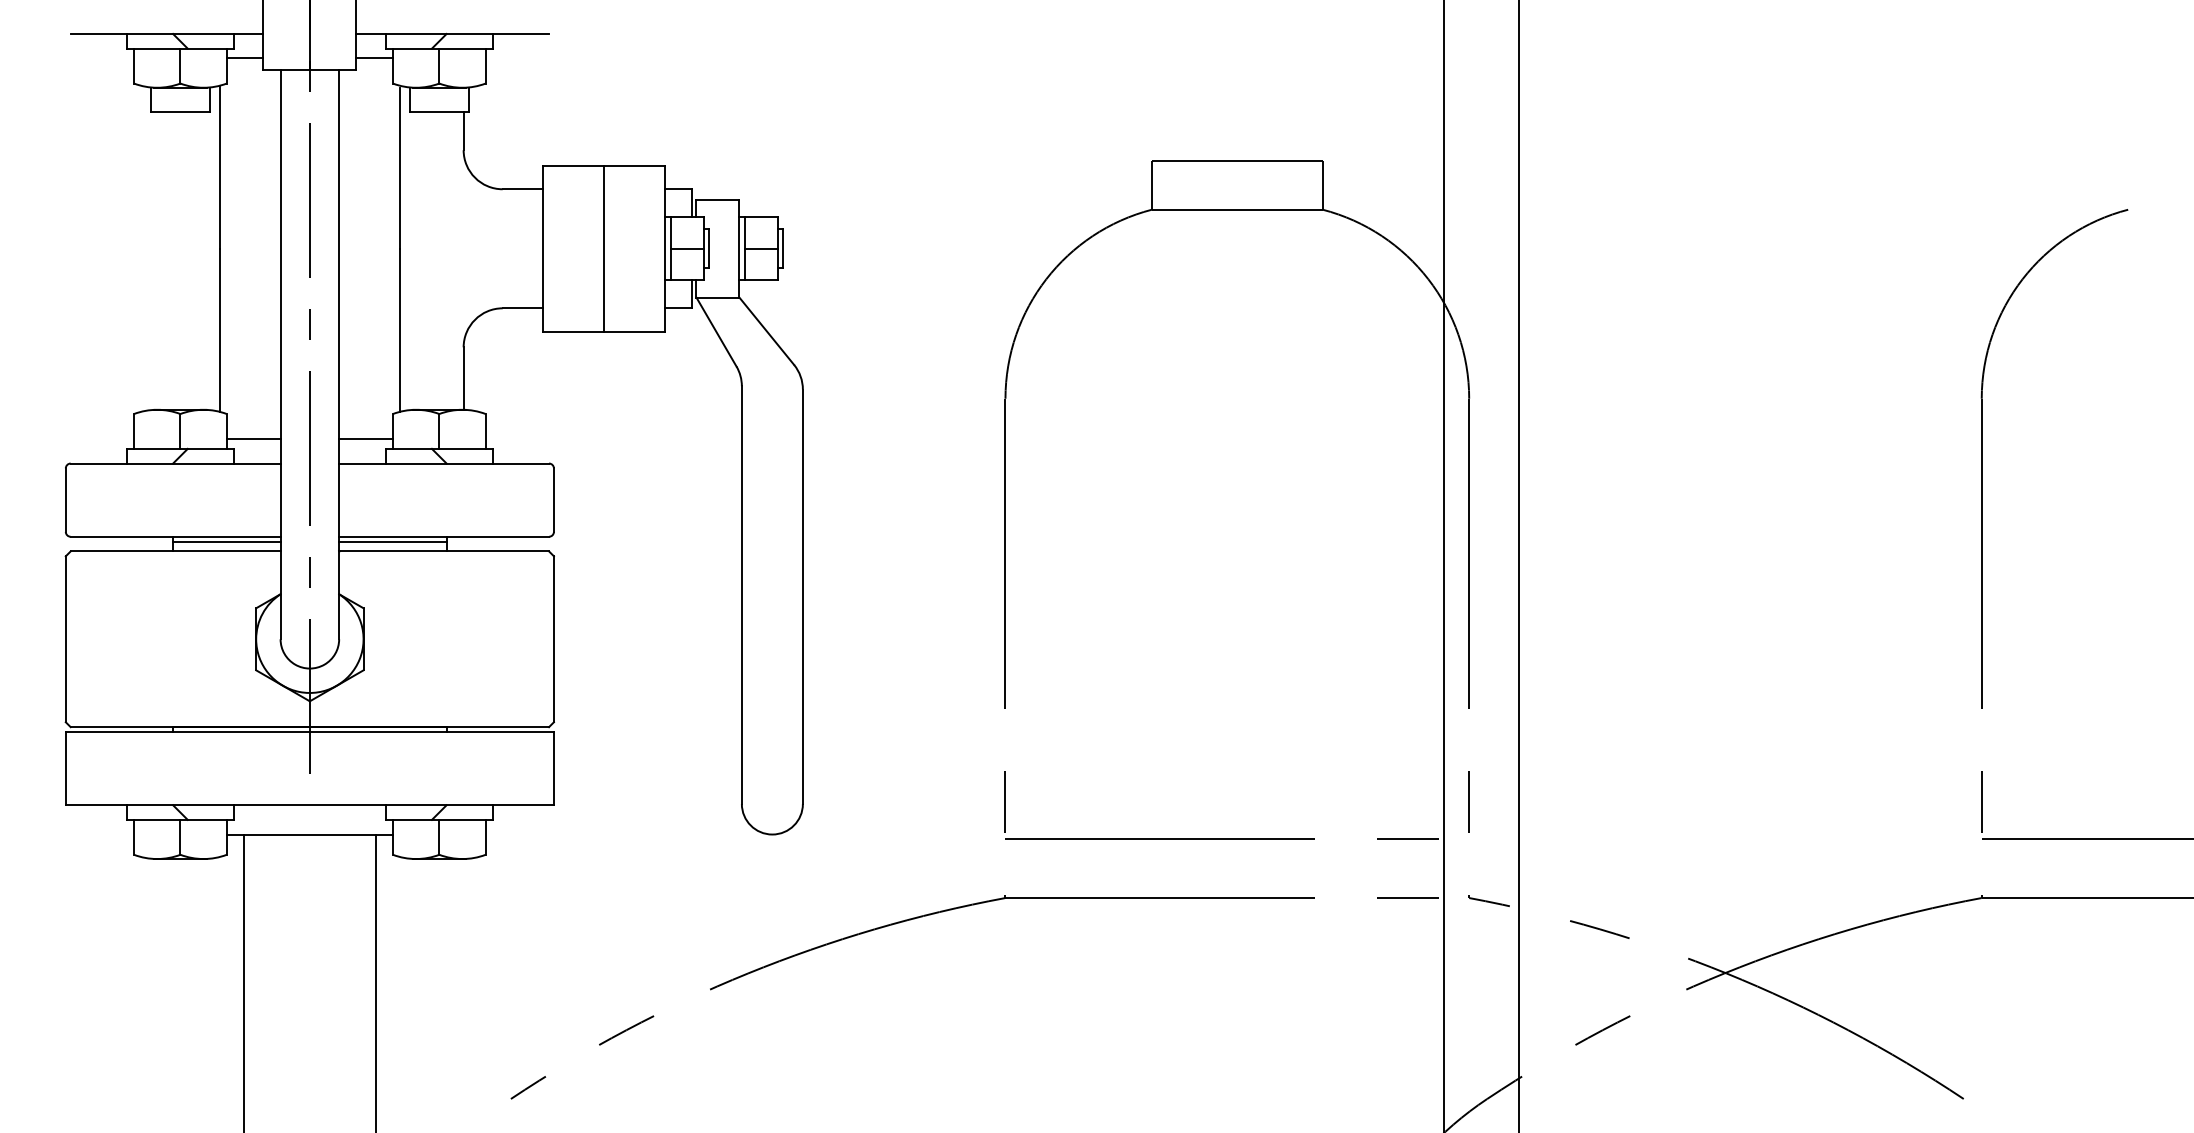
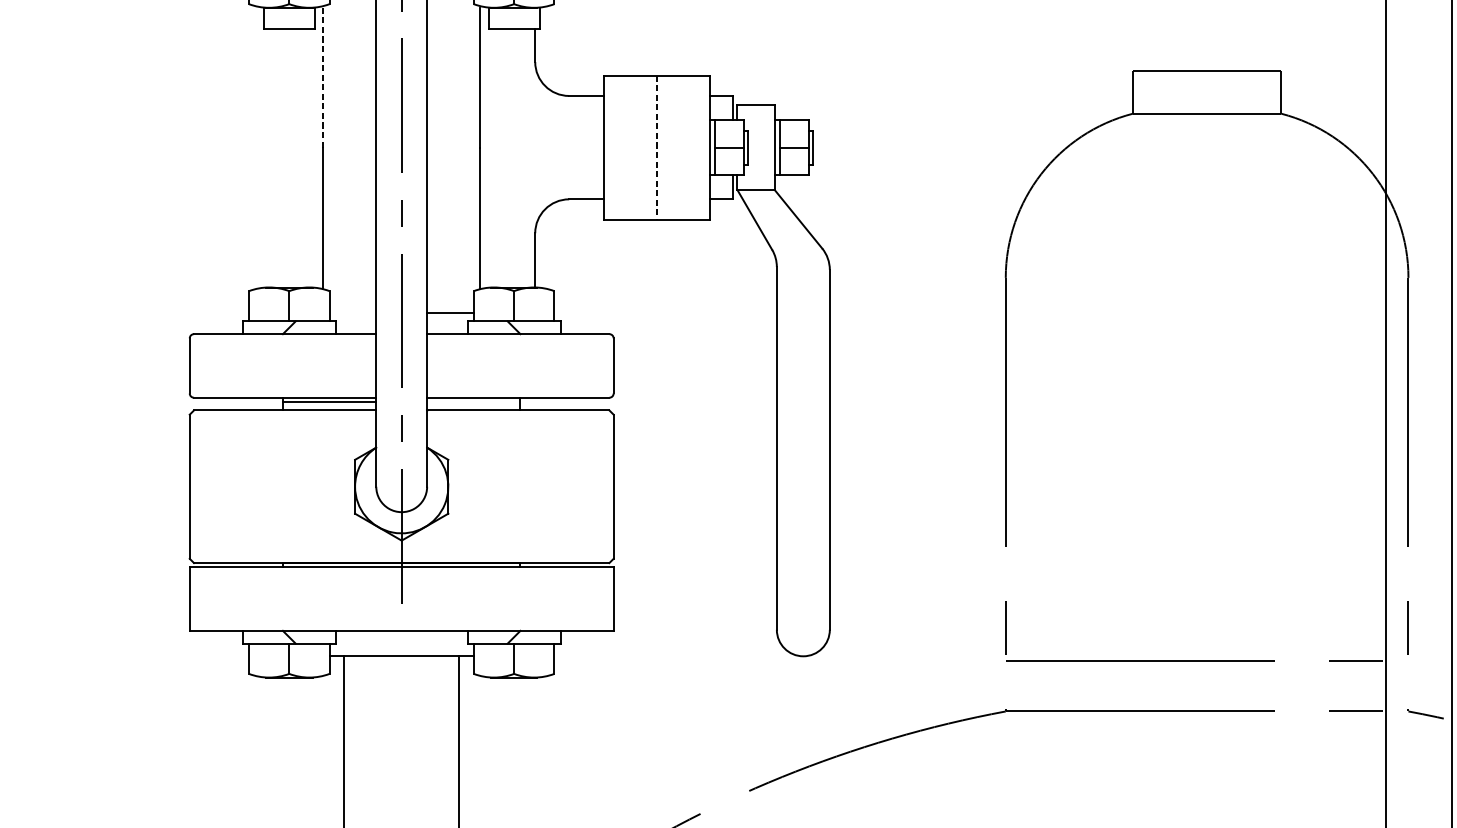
line: (219, 166) -> (323, 76), solid -> dashed
line: (603, 248) -> (656, 147), solid -> dashed
line: (253, 439) -> (352, 313), removed
line: (392, 541) -> (473, 401), removed

